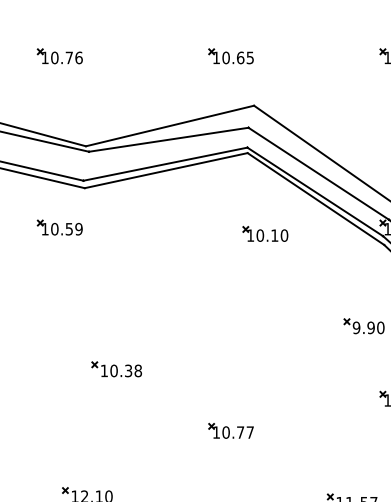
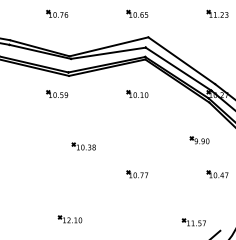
part: (265, 232) -> (137, 93), moved
part: (115, 368) -> (83, 146), moved
part: (230, 430) -> (137, 174), moved

